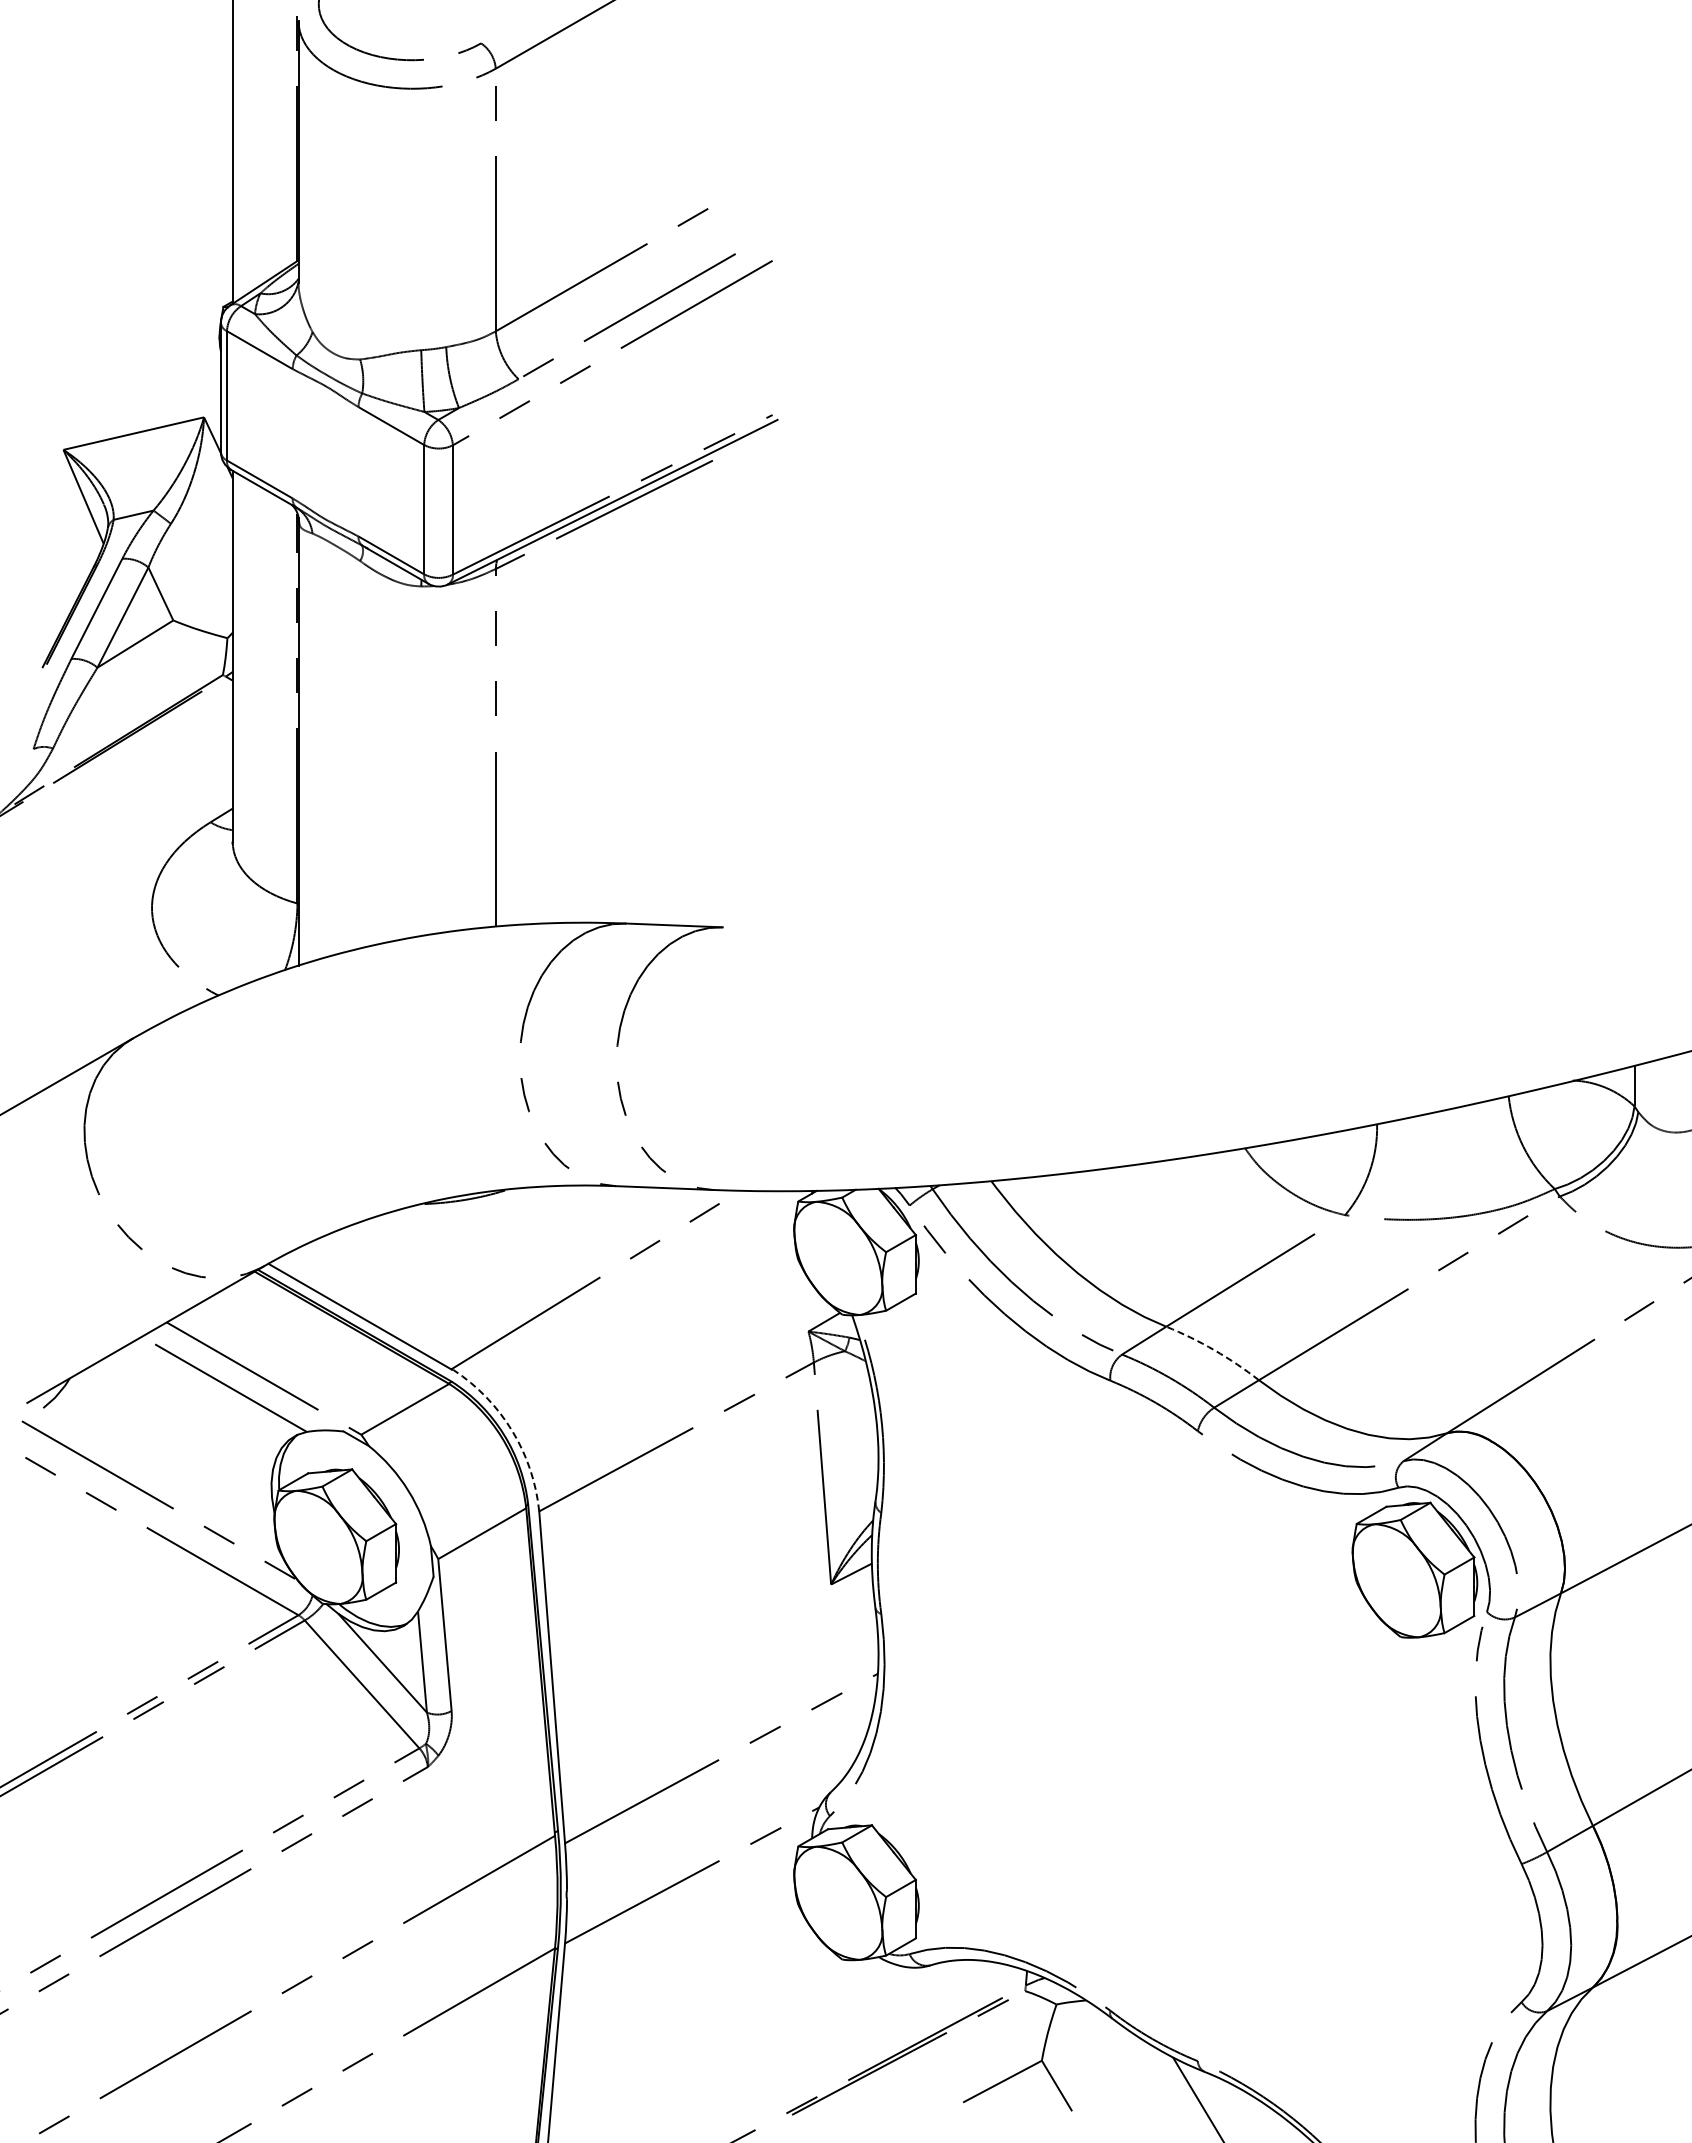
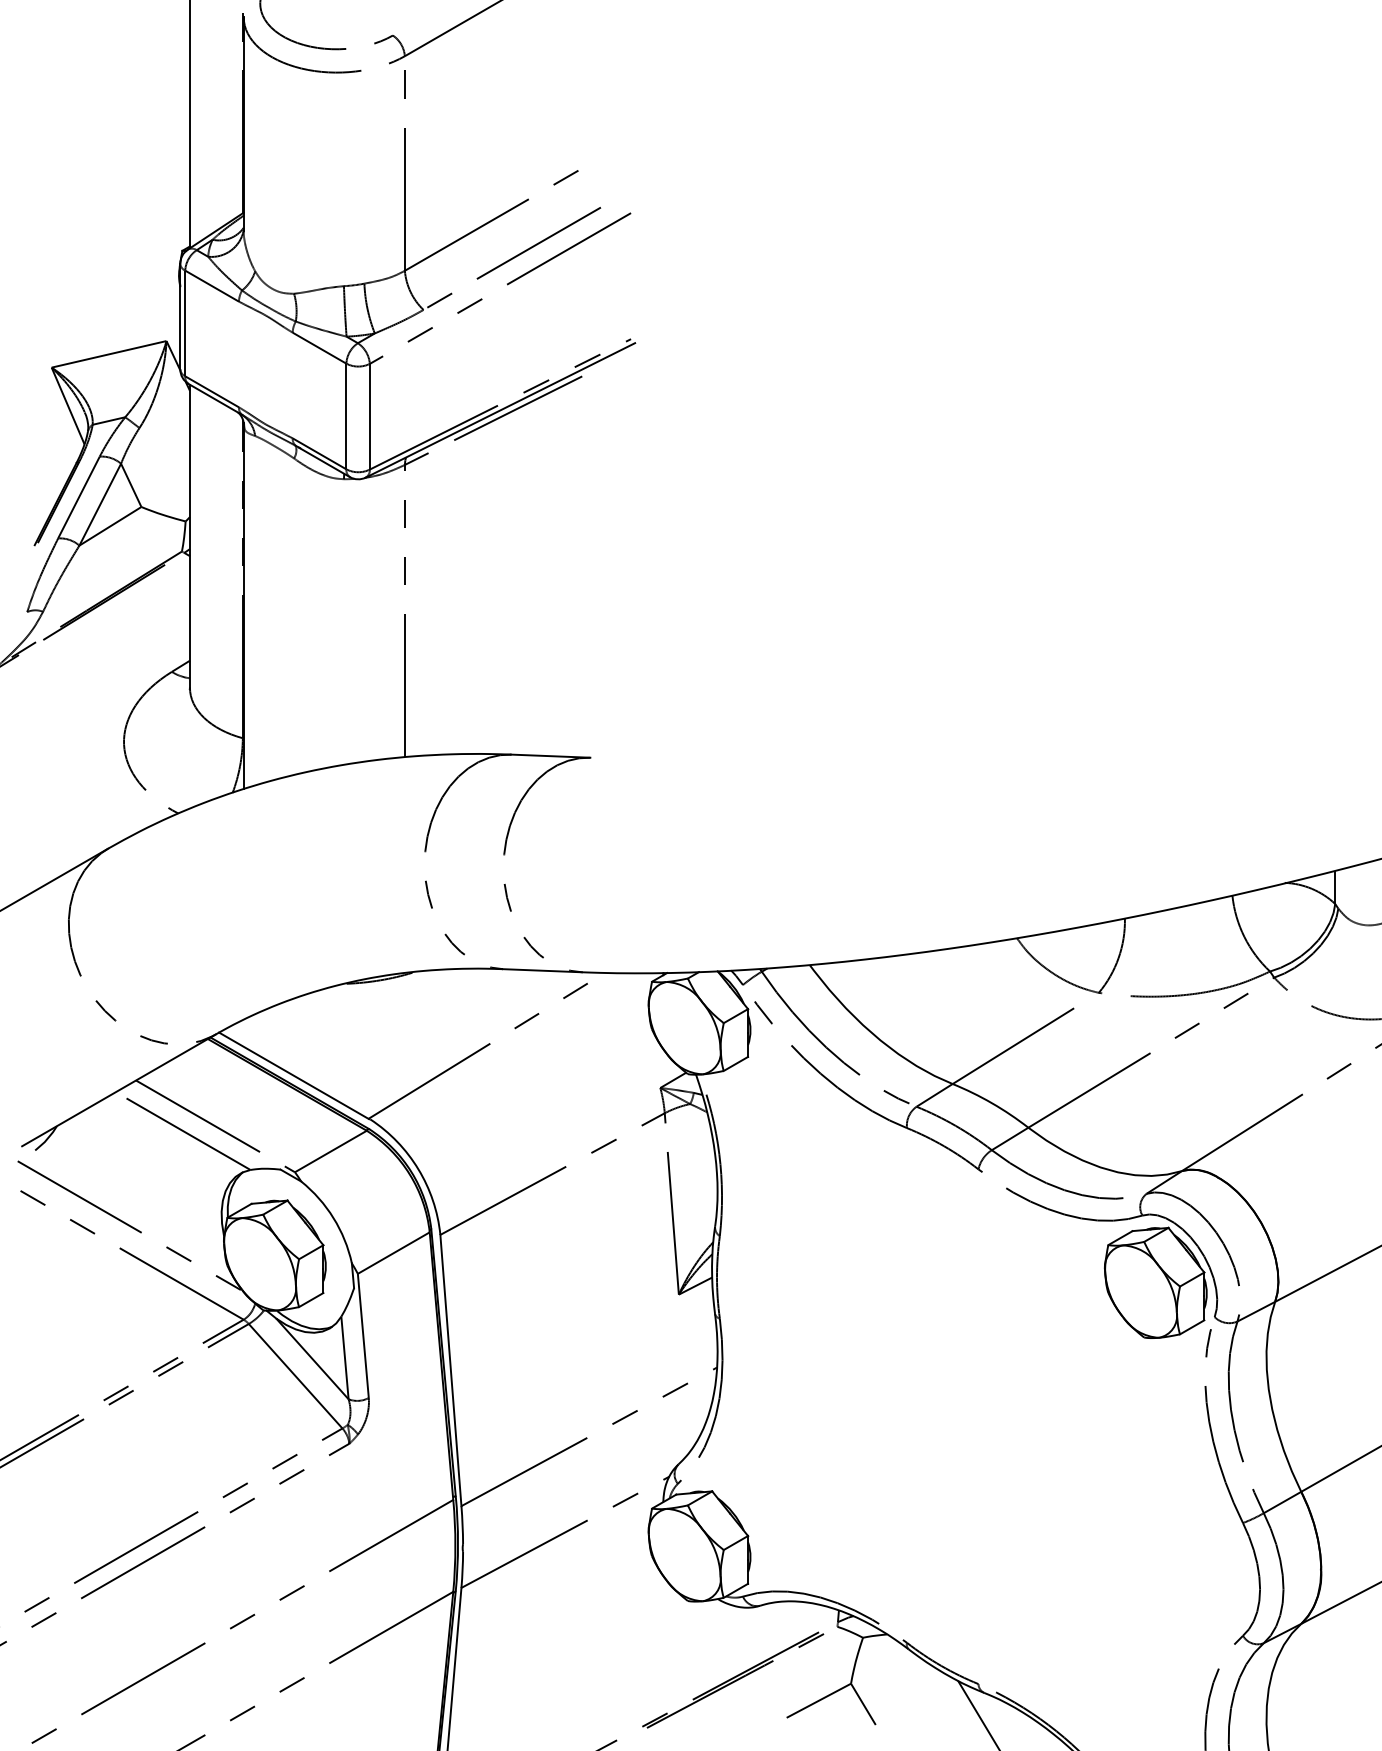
arc: (1214, 1350) -> (992, 1103), dashed -> solid
arc: (512, 1431) -> (418, 1169), dashed -> solid

